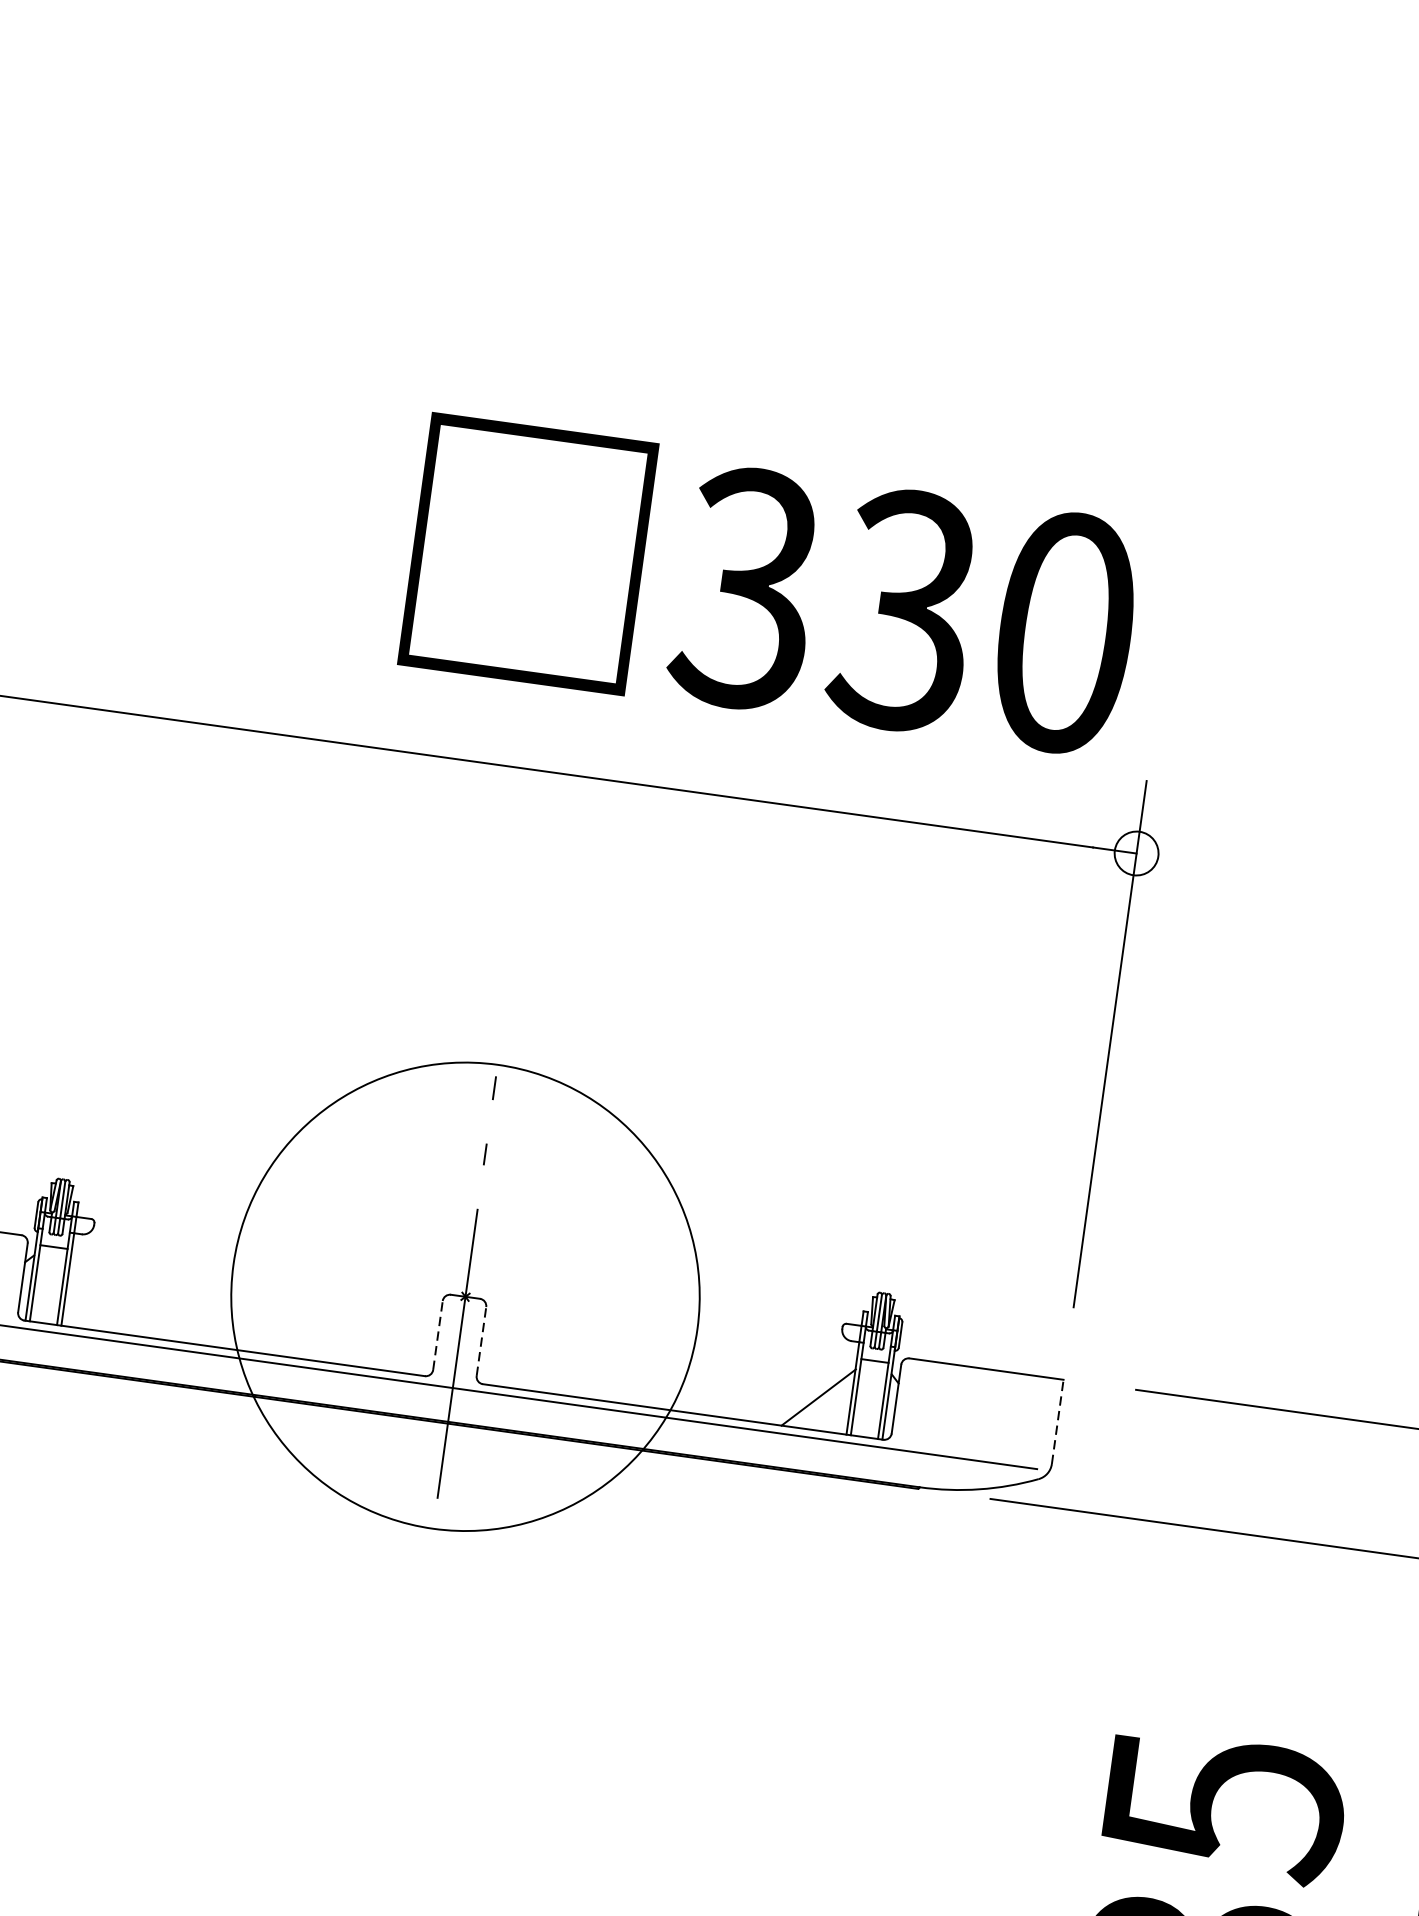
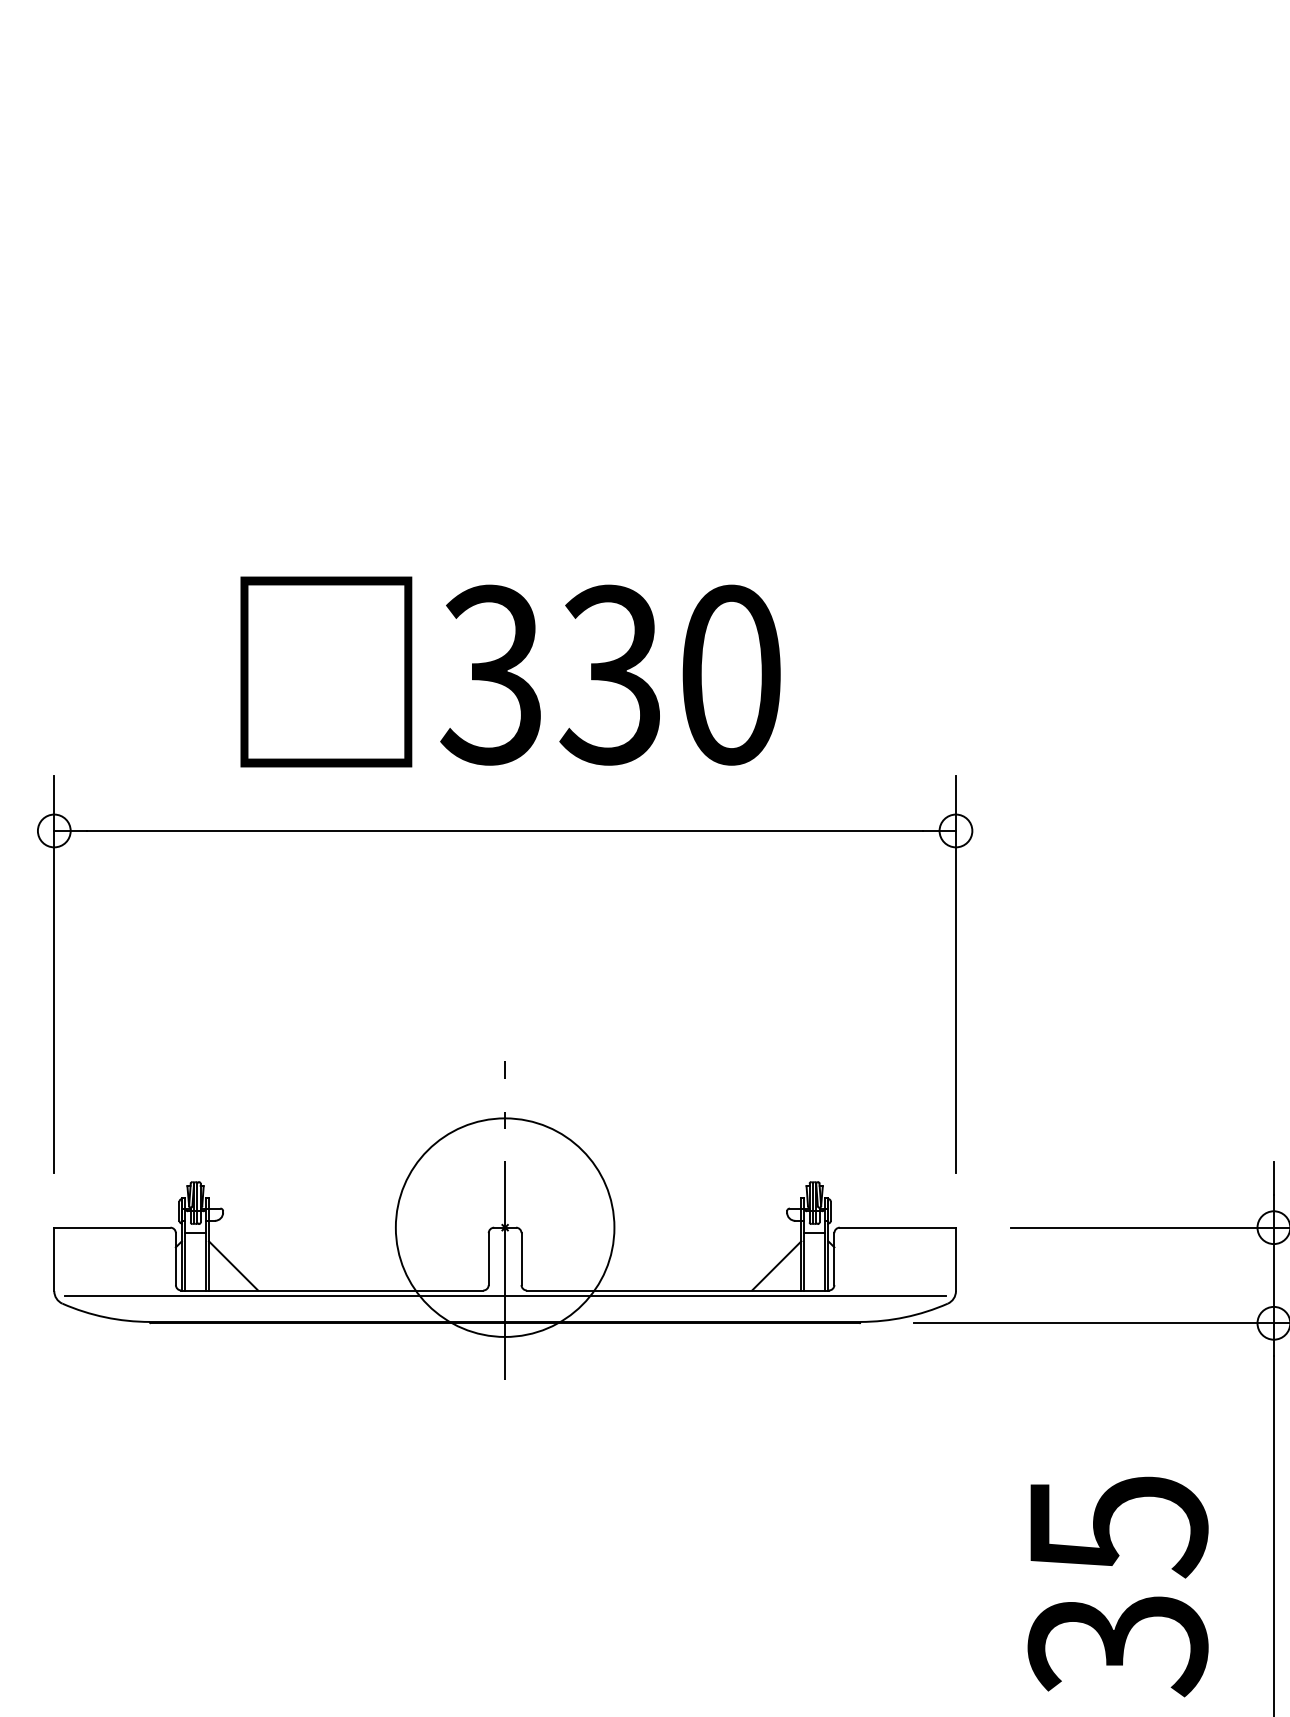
text: (772, 587) -> (510, 671), moved
line: (98, 1296) -> (233, 1265), added
circle: (464, 1296) -> (504, 1227), size x0.62
line: (437, 1335) -> (488, 1259), dashed -> solid
line: (481, 1342) -> (521, 1259), dashed -> solid
line: (1057, 1421) -> (955, 1259), dashed -> solid

